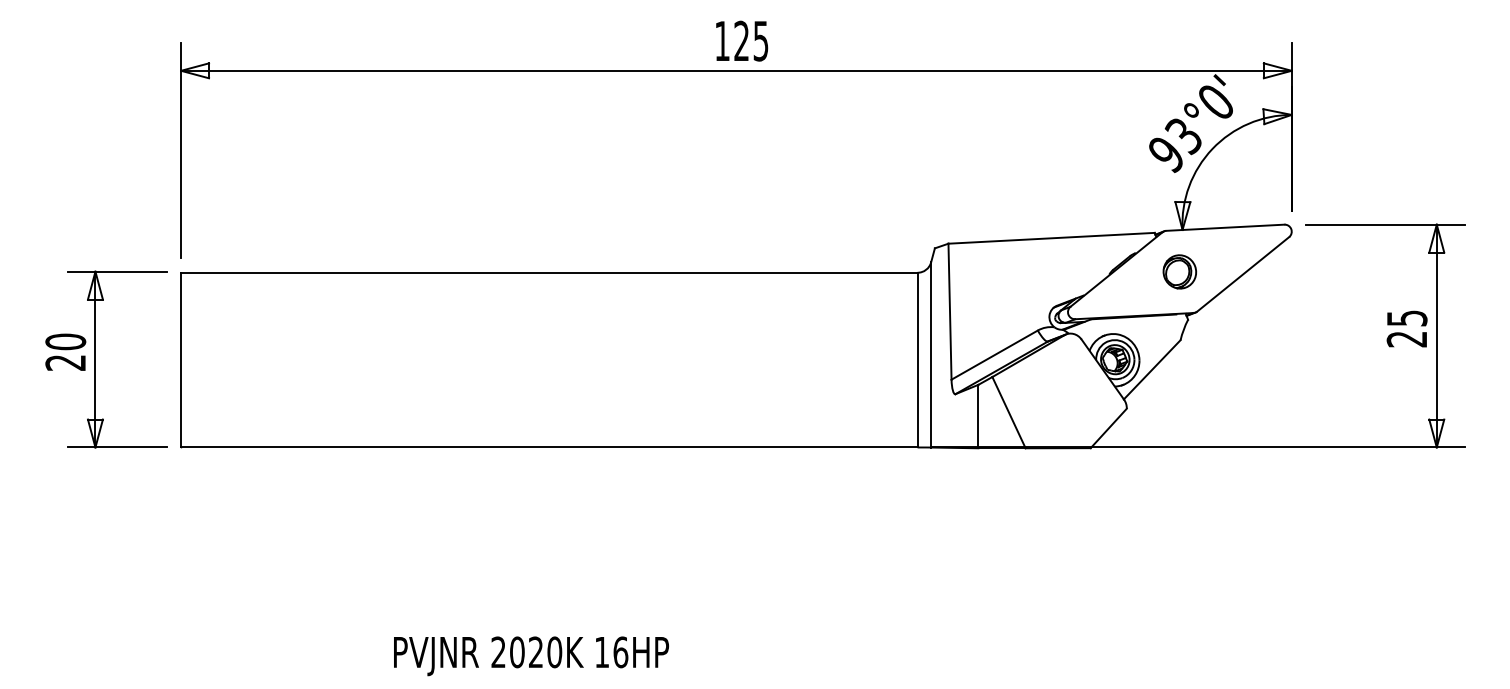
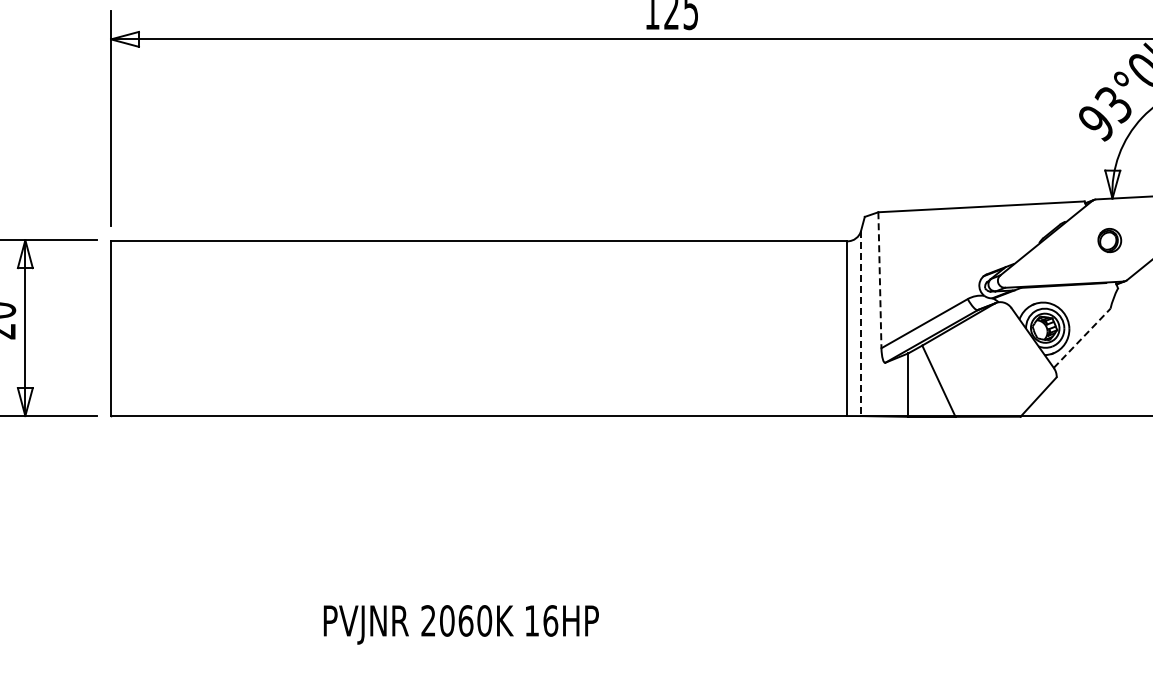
part: (1179, 271) -> (1109, 240), size x0.7
line: (950, 312) -> (880, 281), solid -> dashed
line: (931, 354) -> (861, 323), solid -> dashed
line: (1152, 369) -> (1082, 338), solid -> dashed
text: (535, 652) -> (465, 621), 2020K -> 2060K

